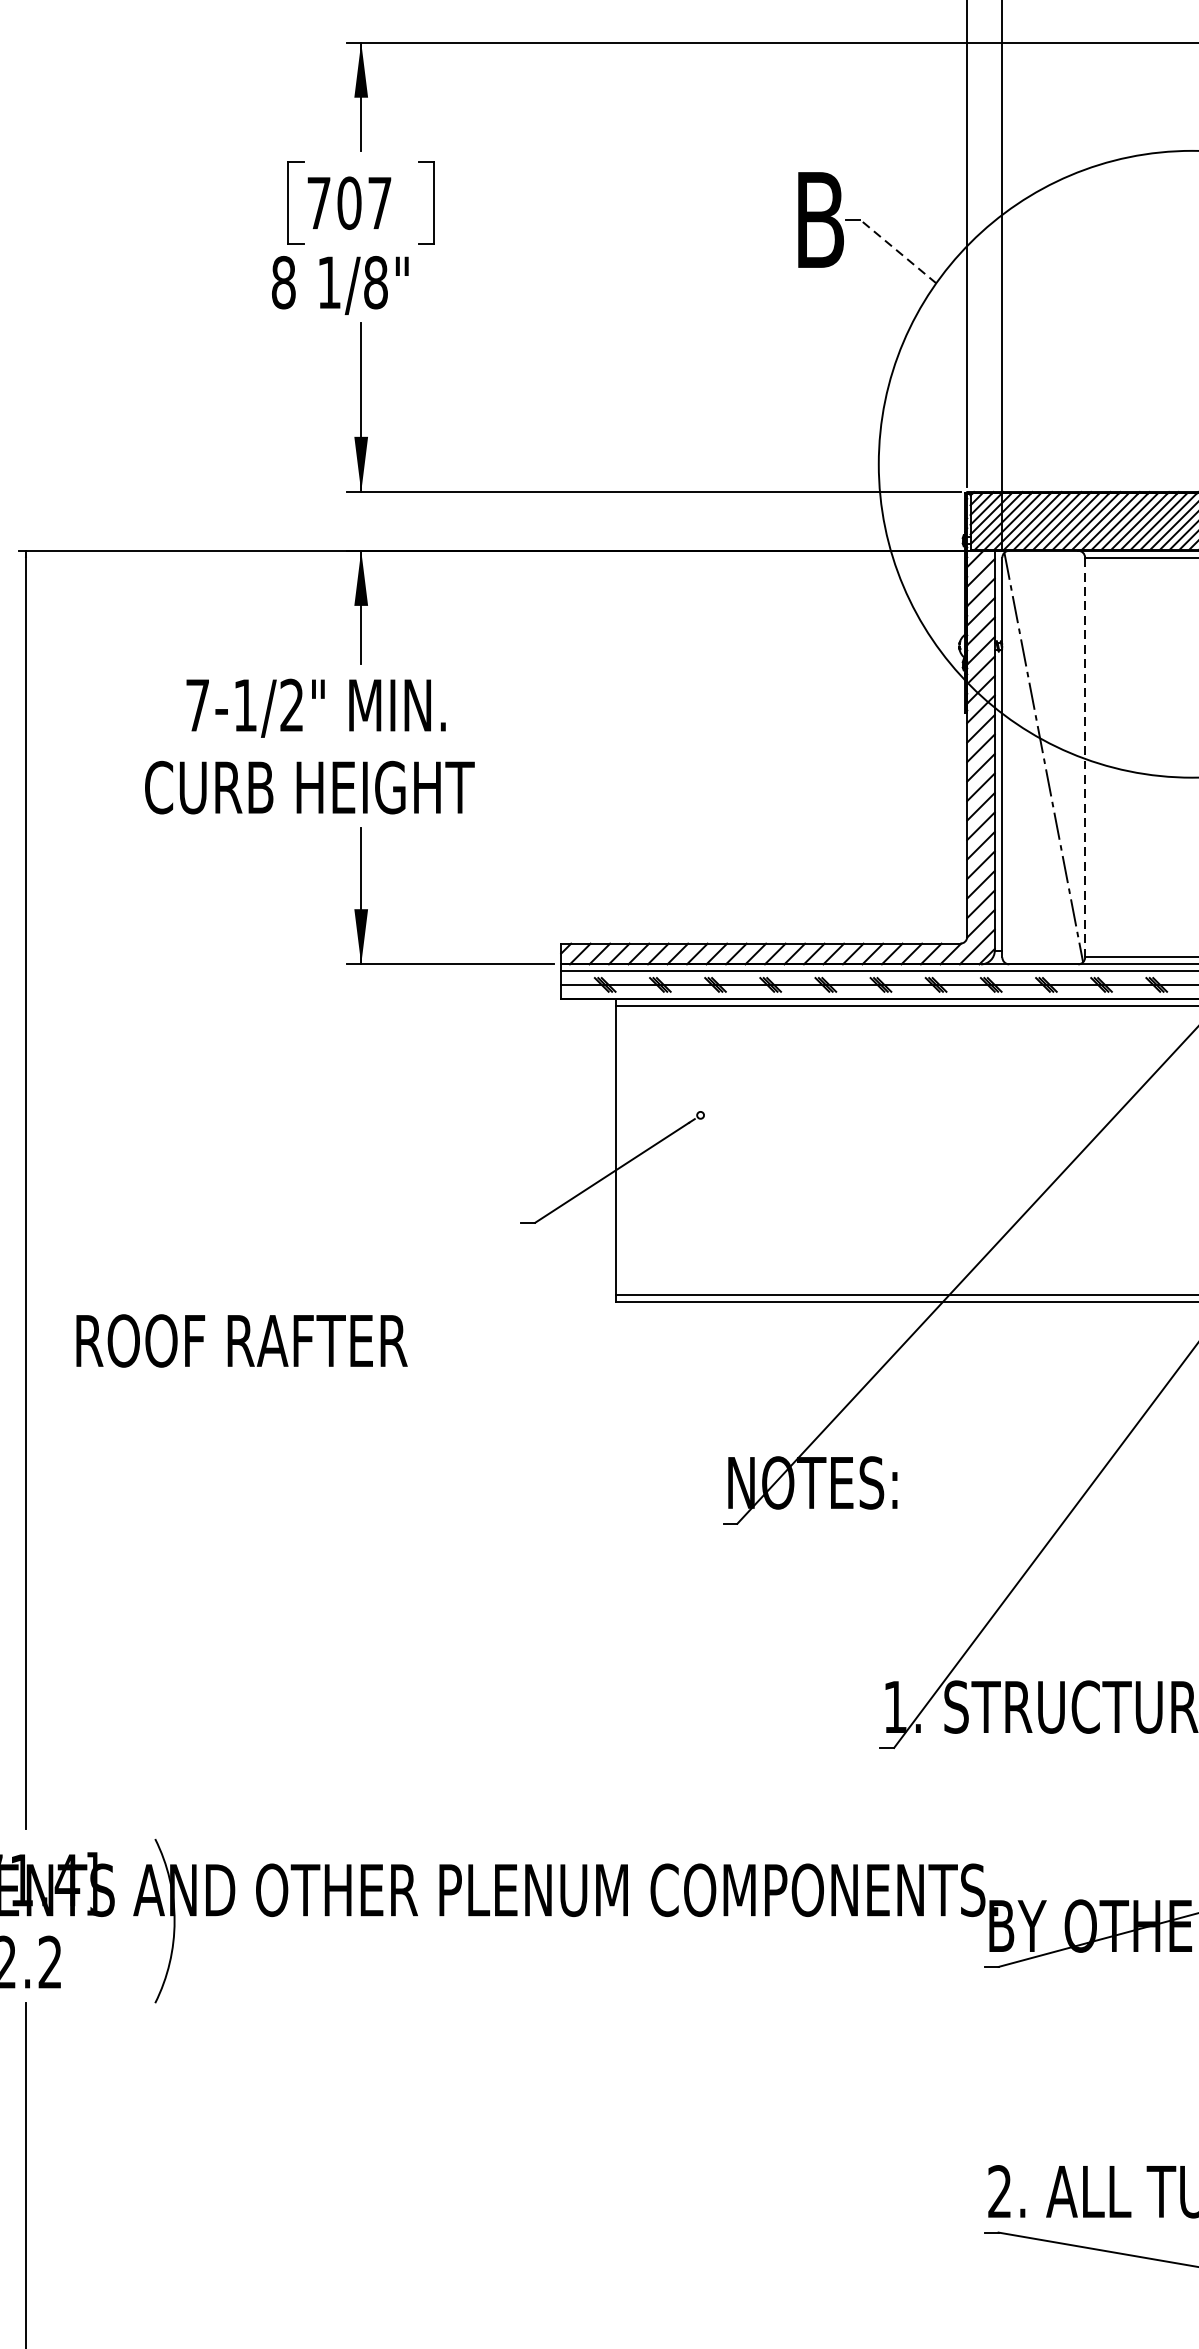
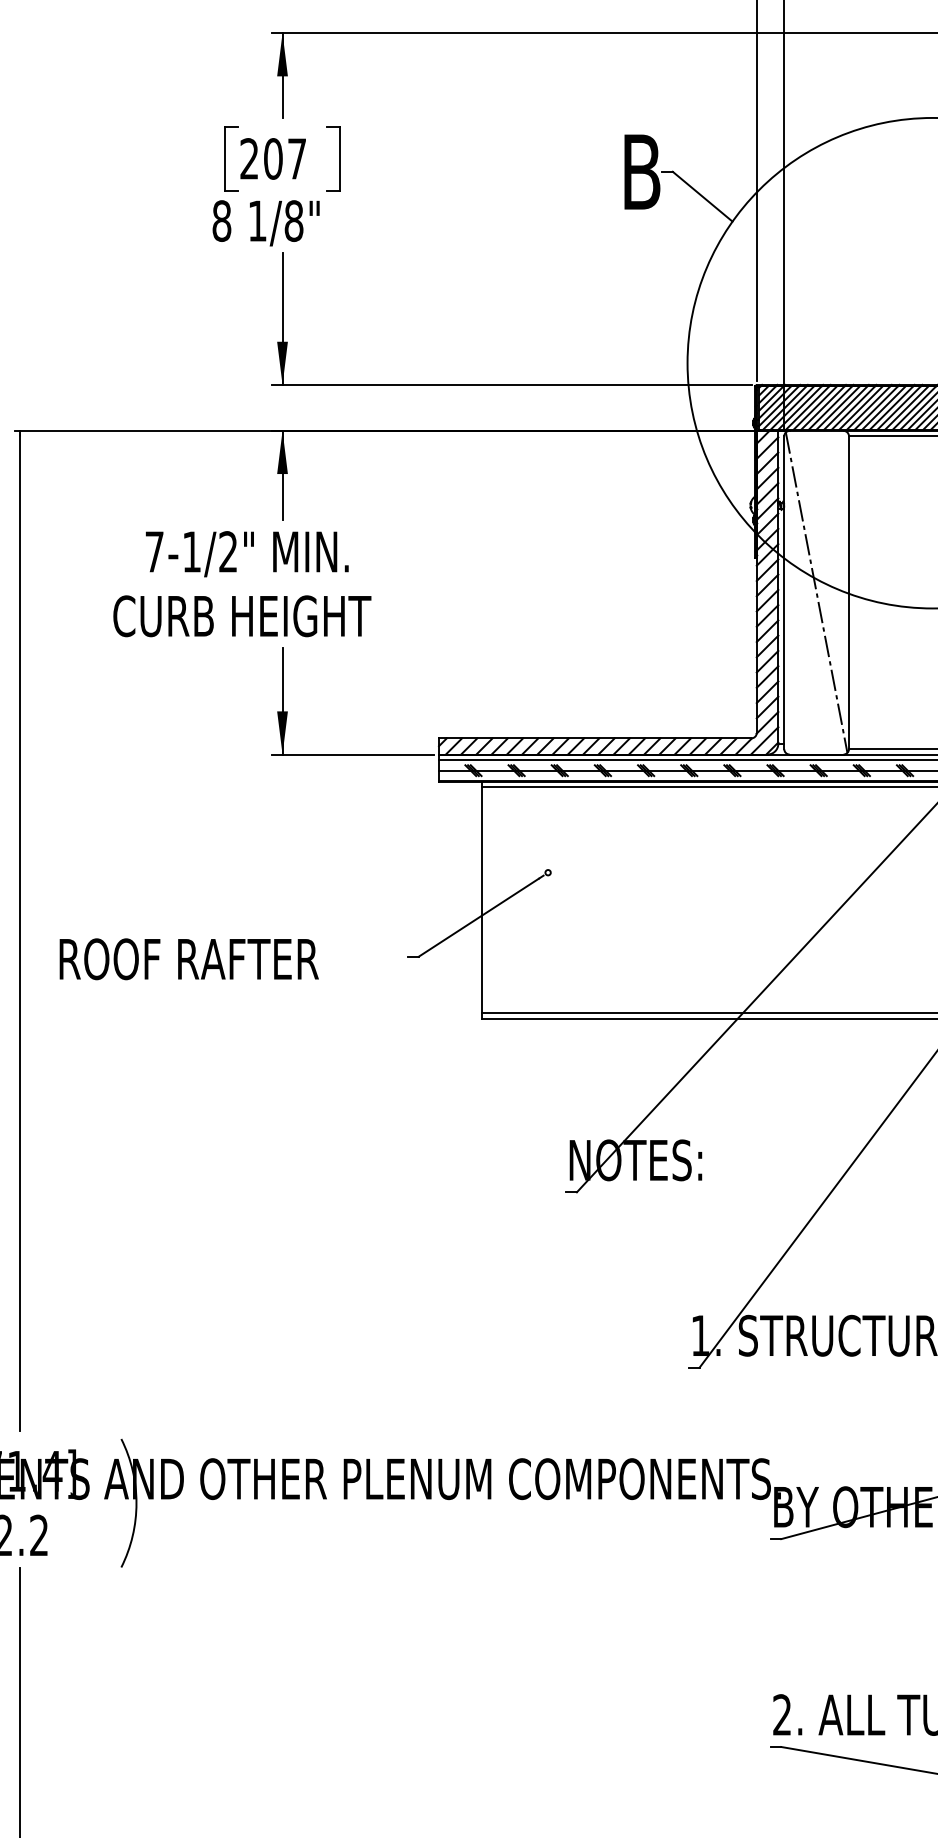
text: (319, 202) -> (249, 158), 707 -> 207
line: (897, 251) -> (702, 196), dashed -> solid
line: (1085, 757) -> (849, 592), dashed -> solid
text: (241, 1341) -> (188, 959), moved

